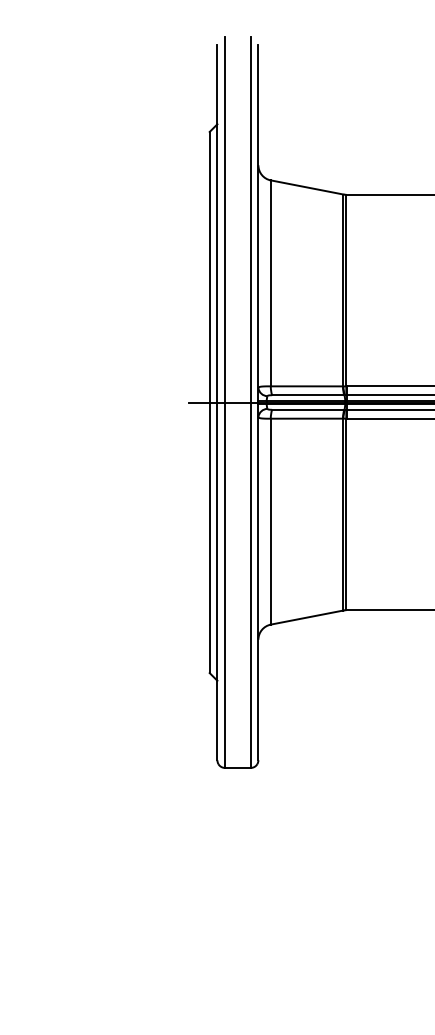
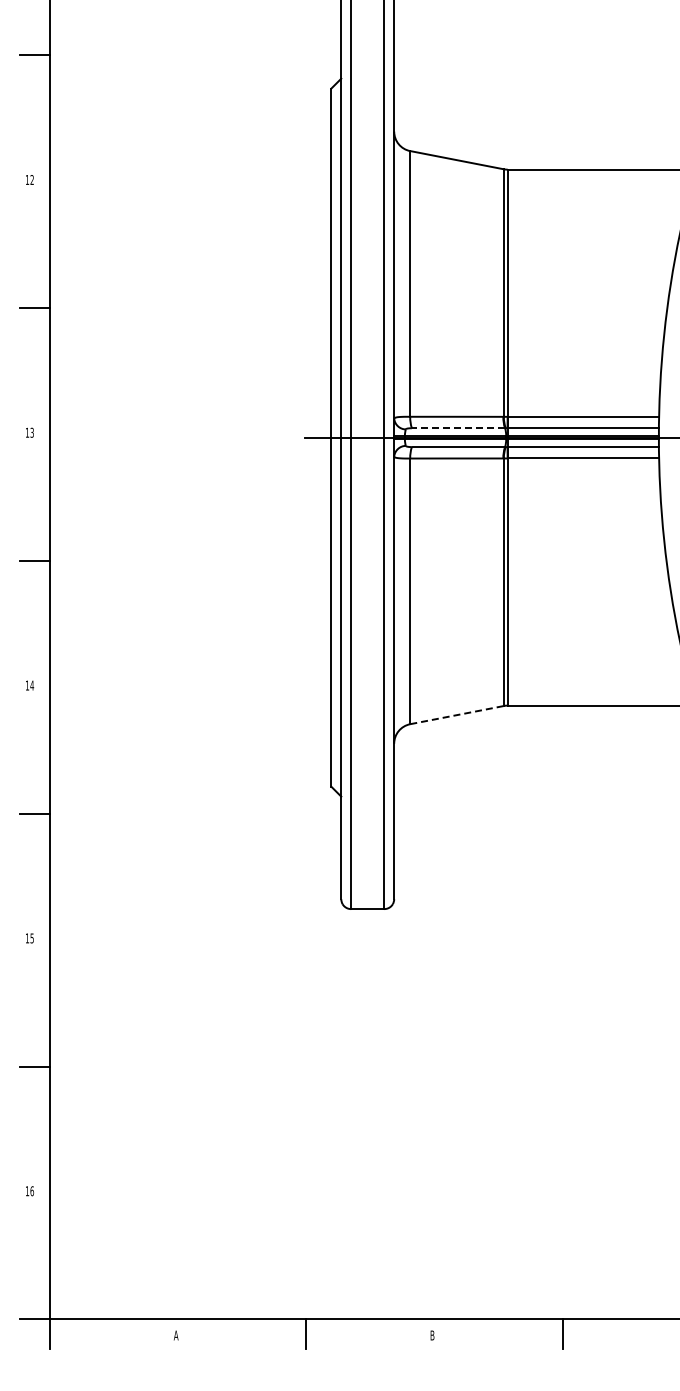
line: (308, 395) -> (458, 428), solid -> dashed
line: (307, 617) -> (457, 715), solid -> dashed

